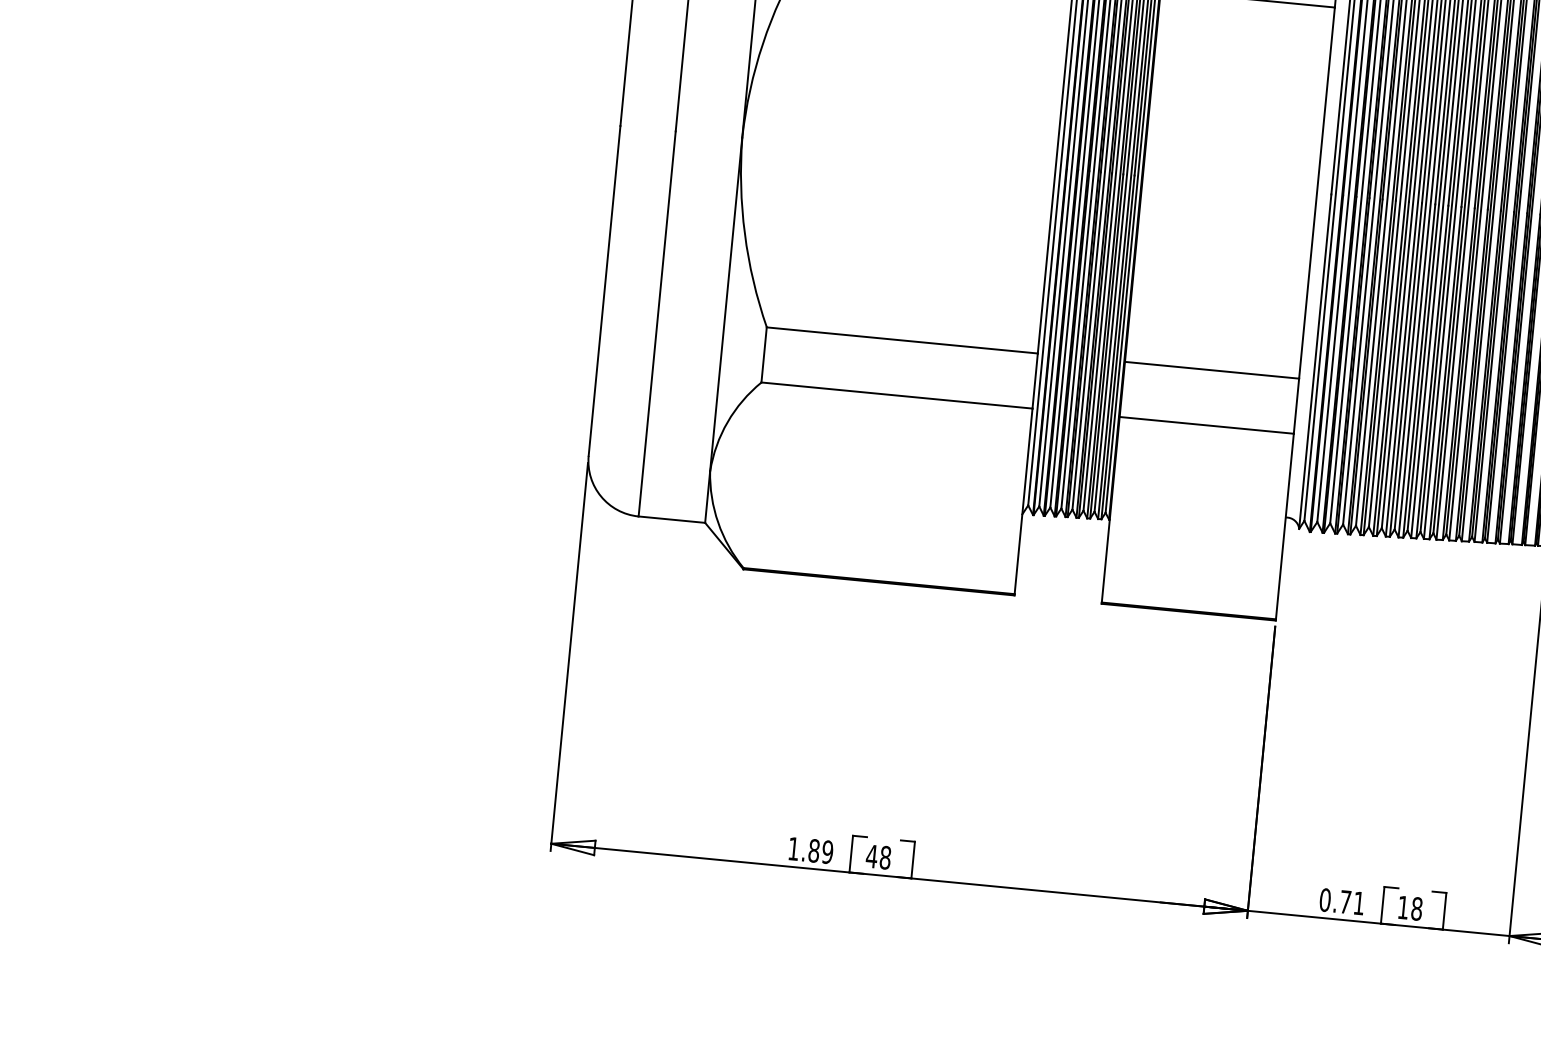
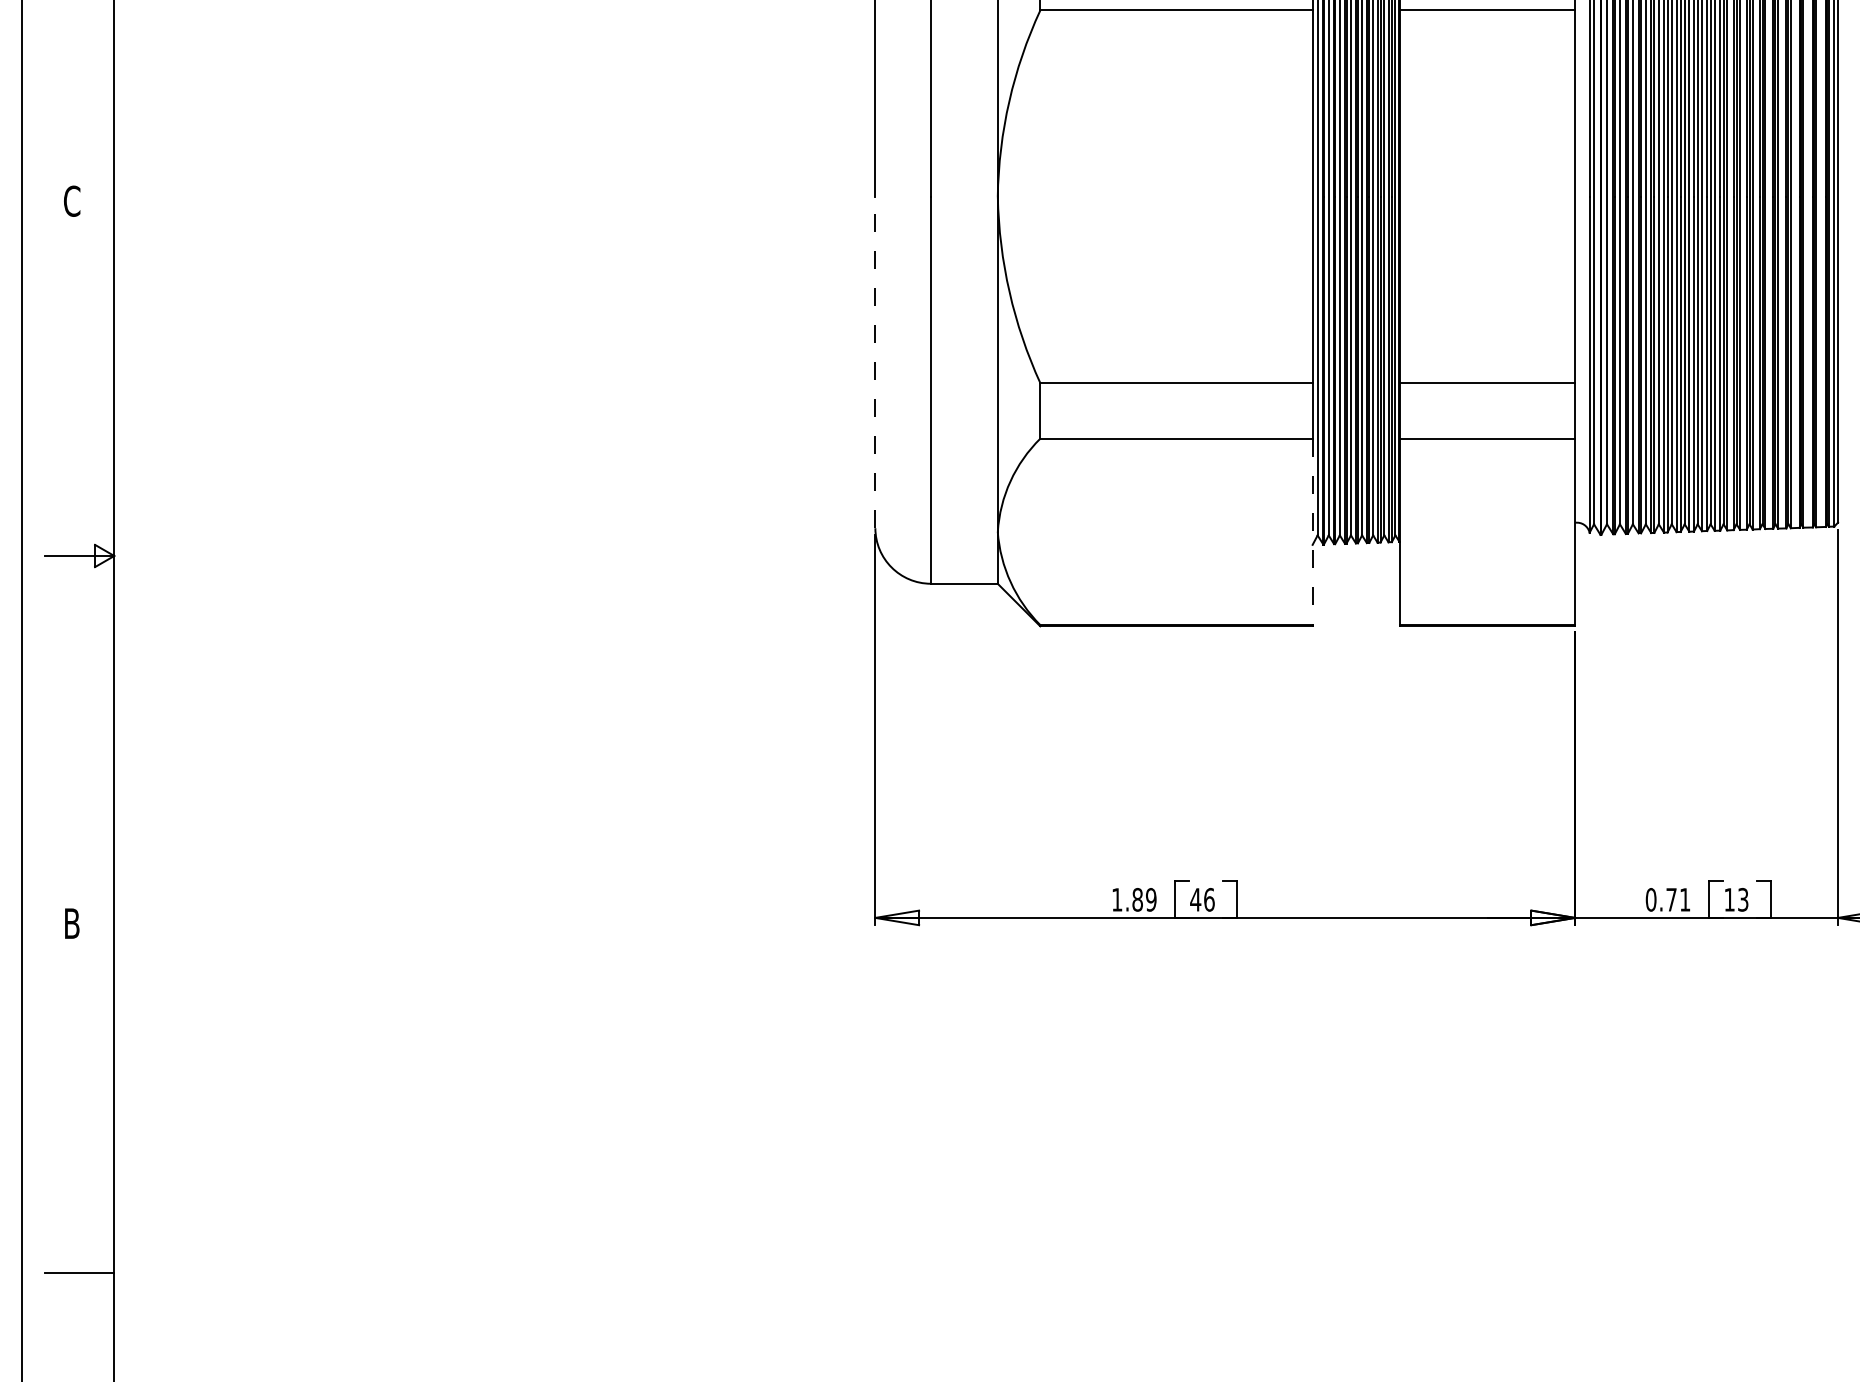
line: (604, 290) -> (875, 362), solid -> dashed
line: (1023, 502) -> (1312, 532), solid -> dashed
text: (885, 857) -> (1209, 899), 48 -> 46
text: (1417, 908) -> (1743, 899), 18 -> 13

